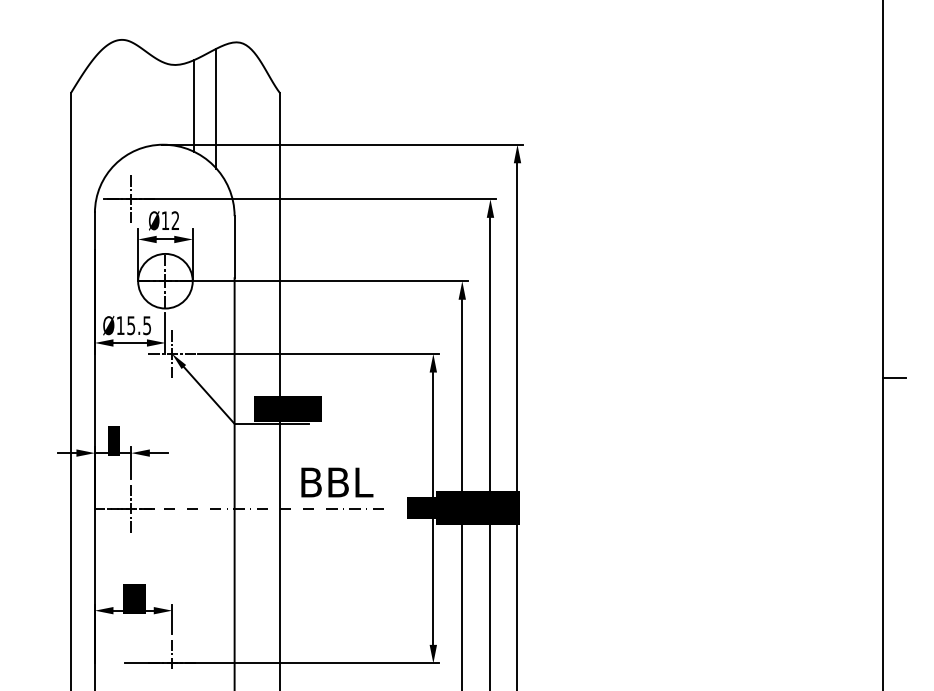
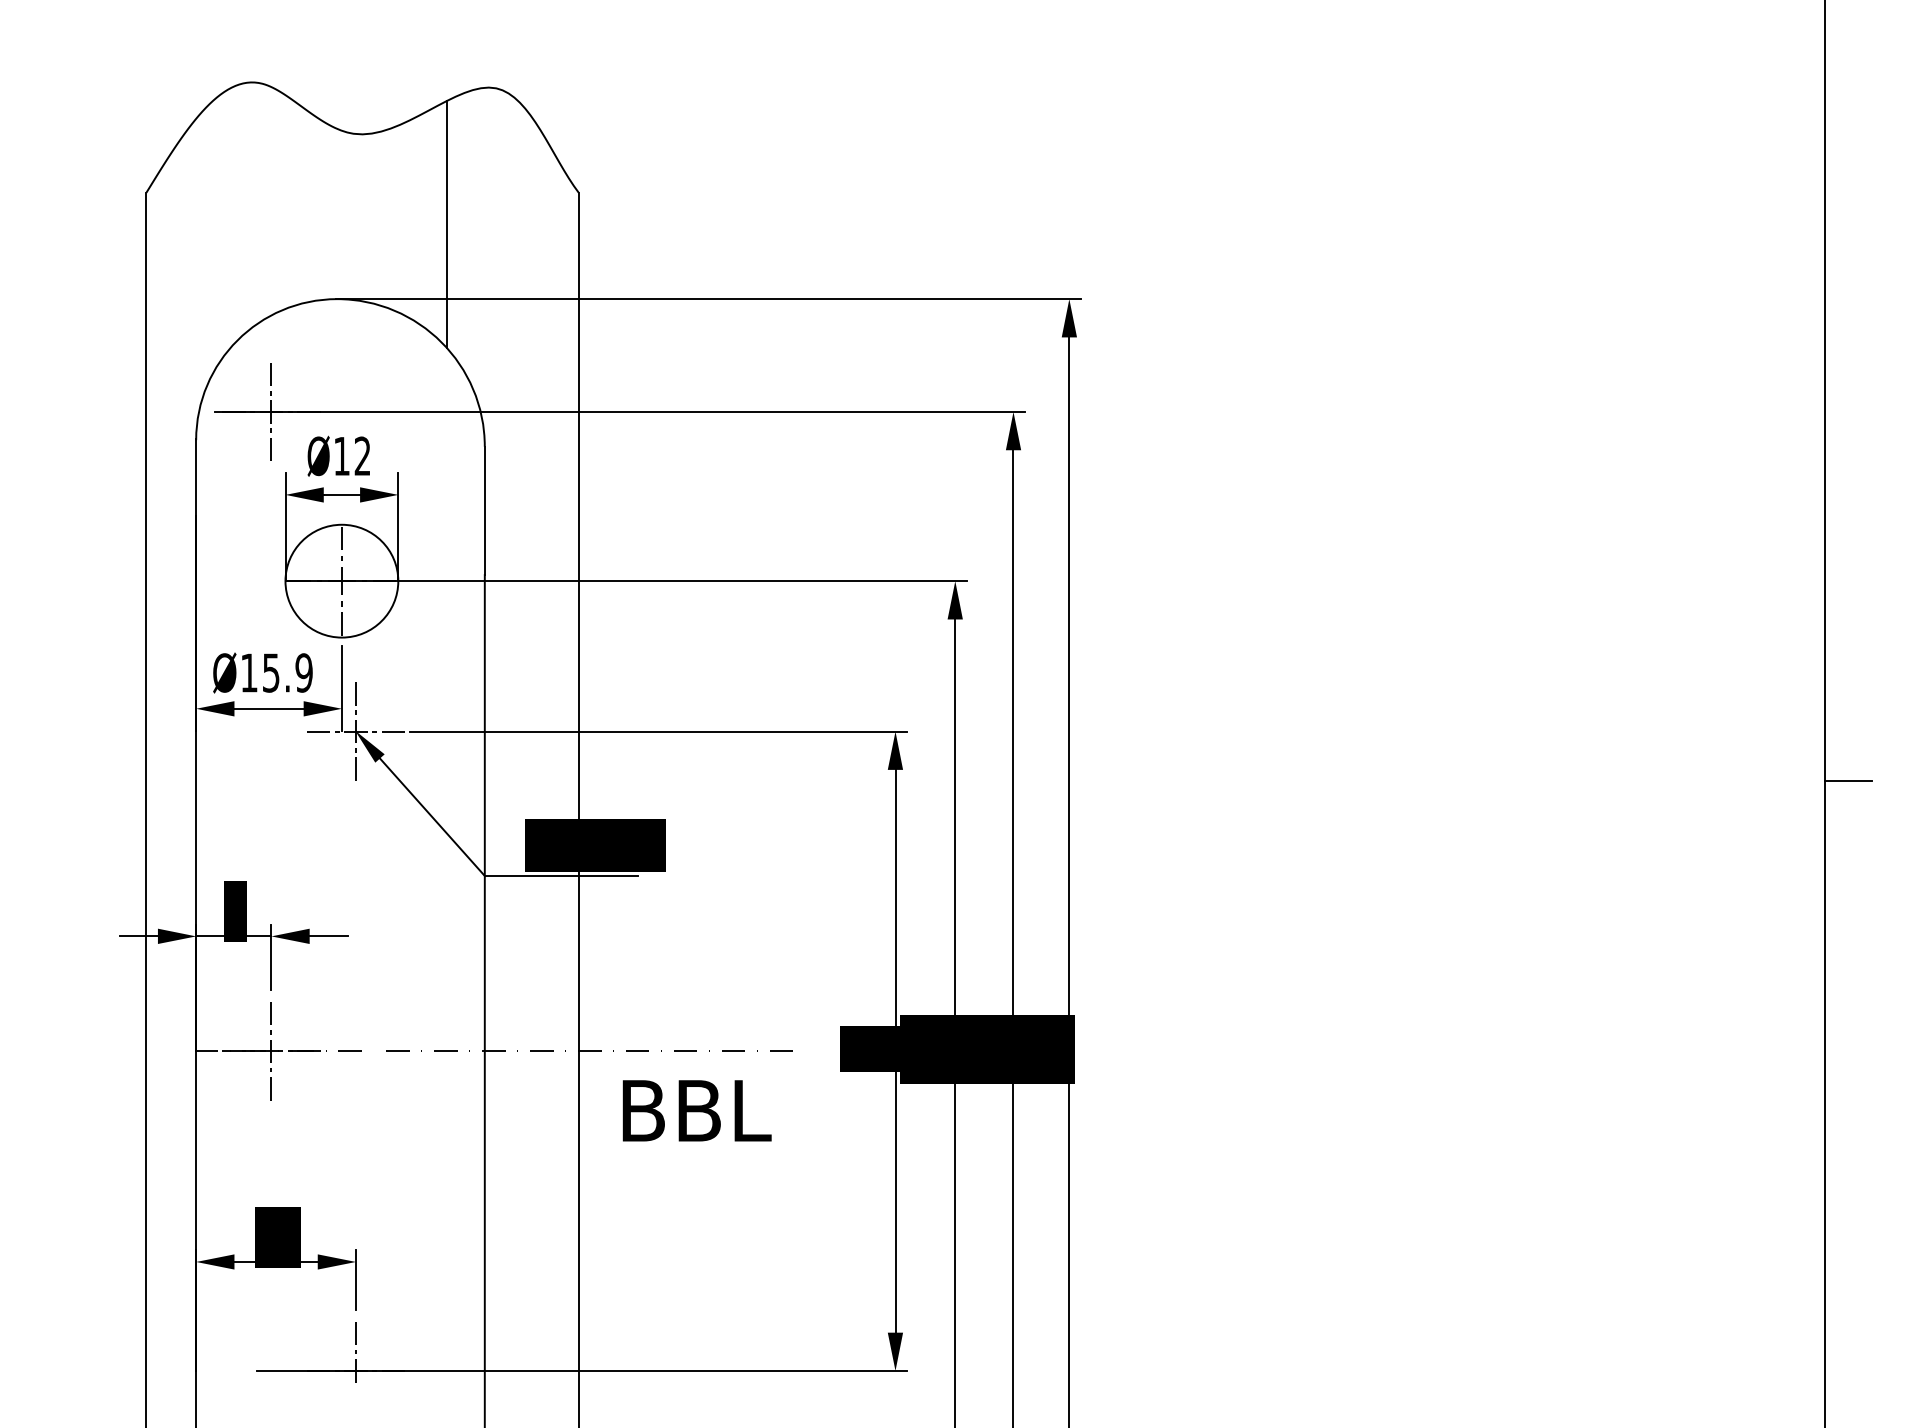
line: (193, 106) -> (399, 220), removed
text: (147, 325) -> (304, 672), Ø15.5 -> Ø15.9
text: (337, 482) -> (697, 1110), moved

